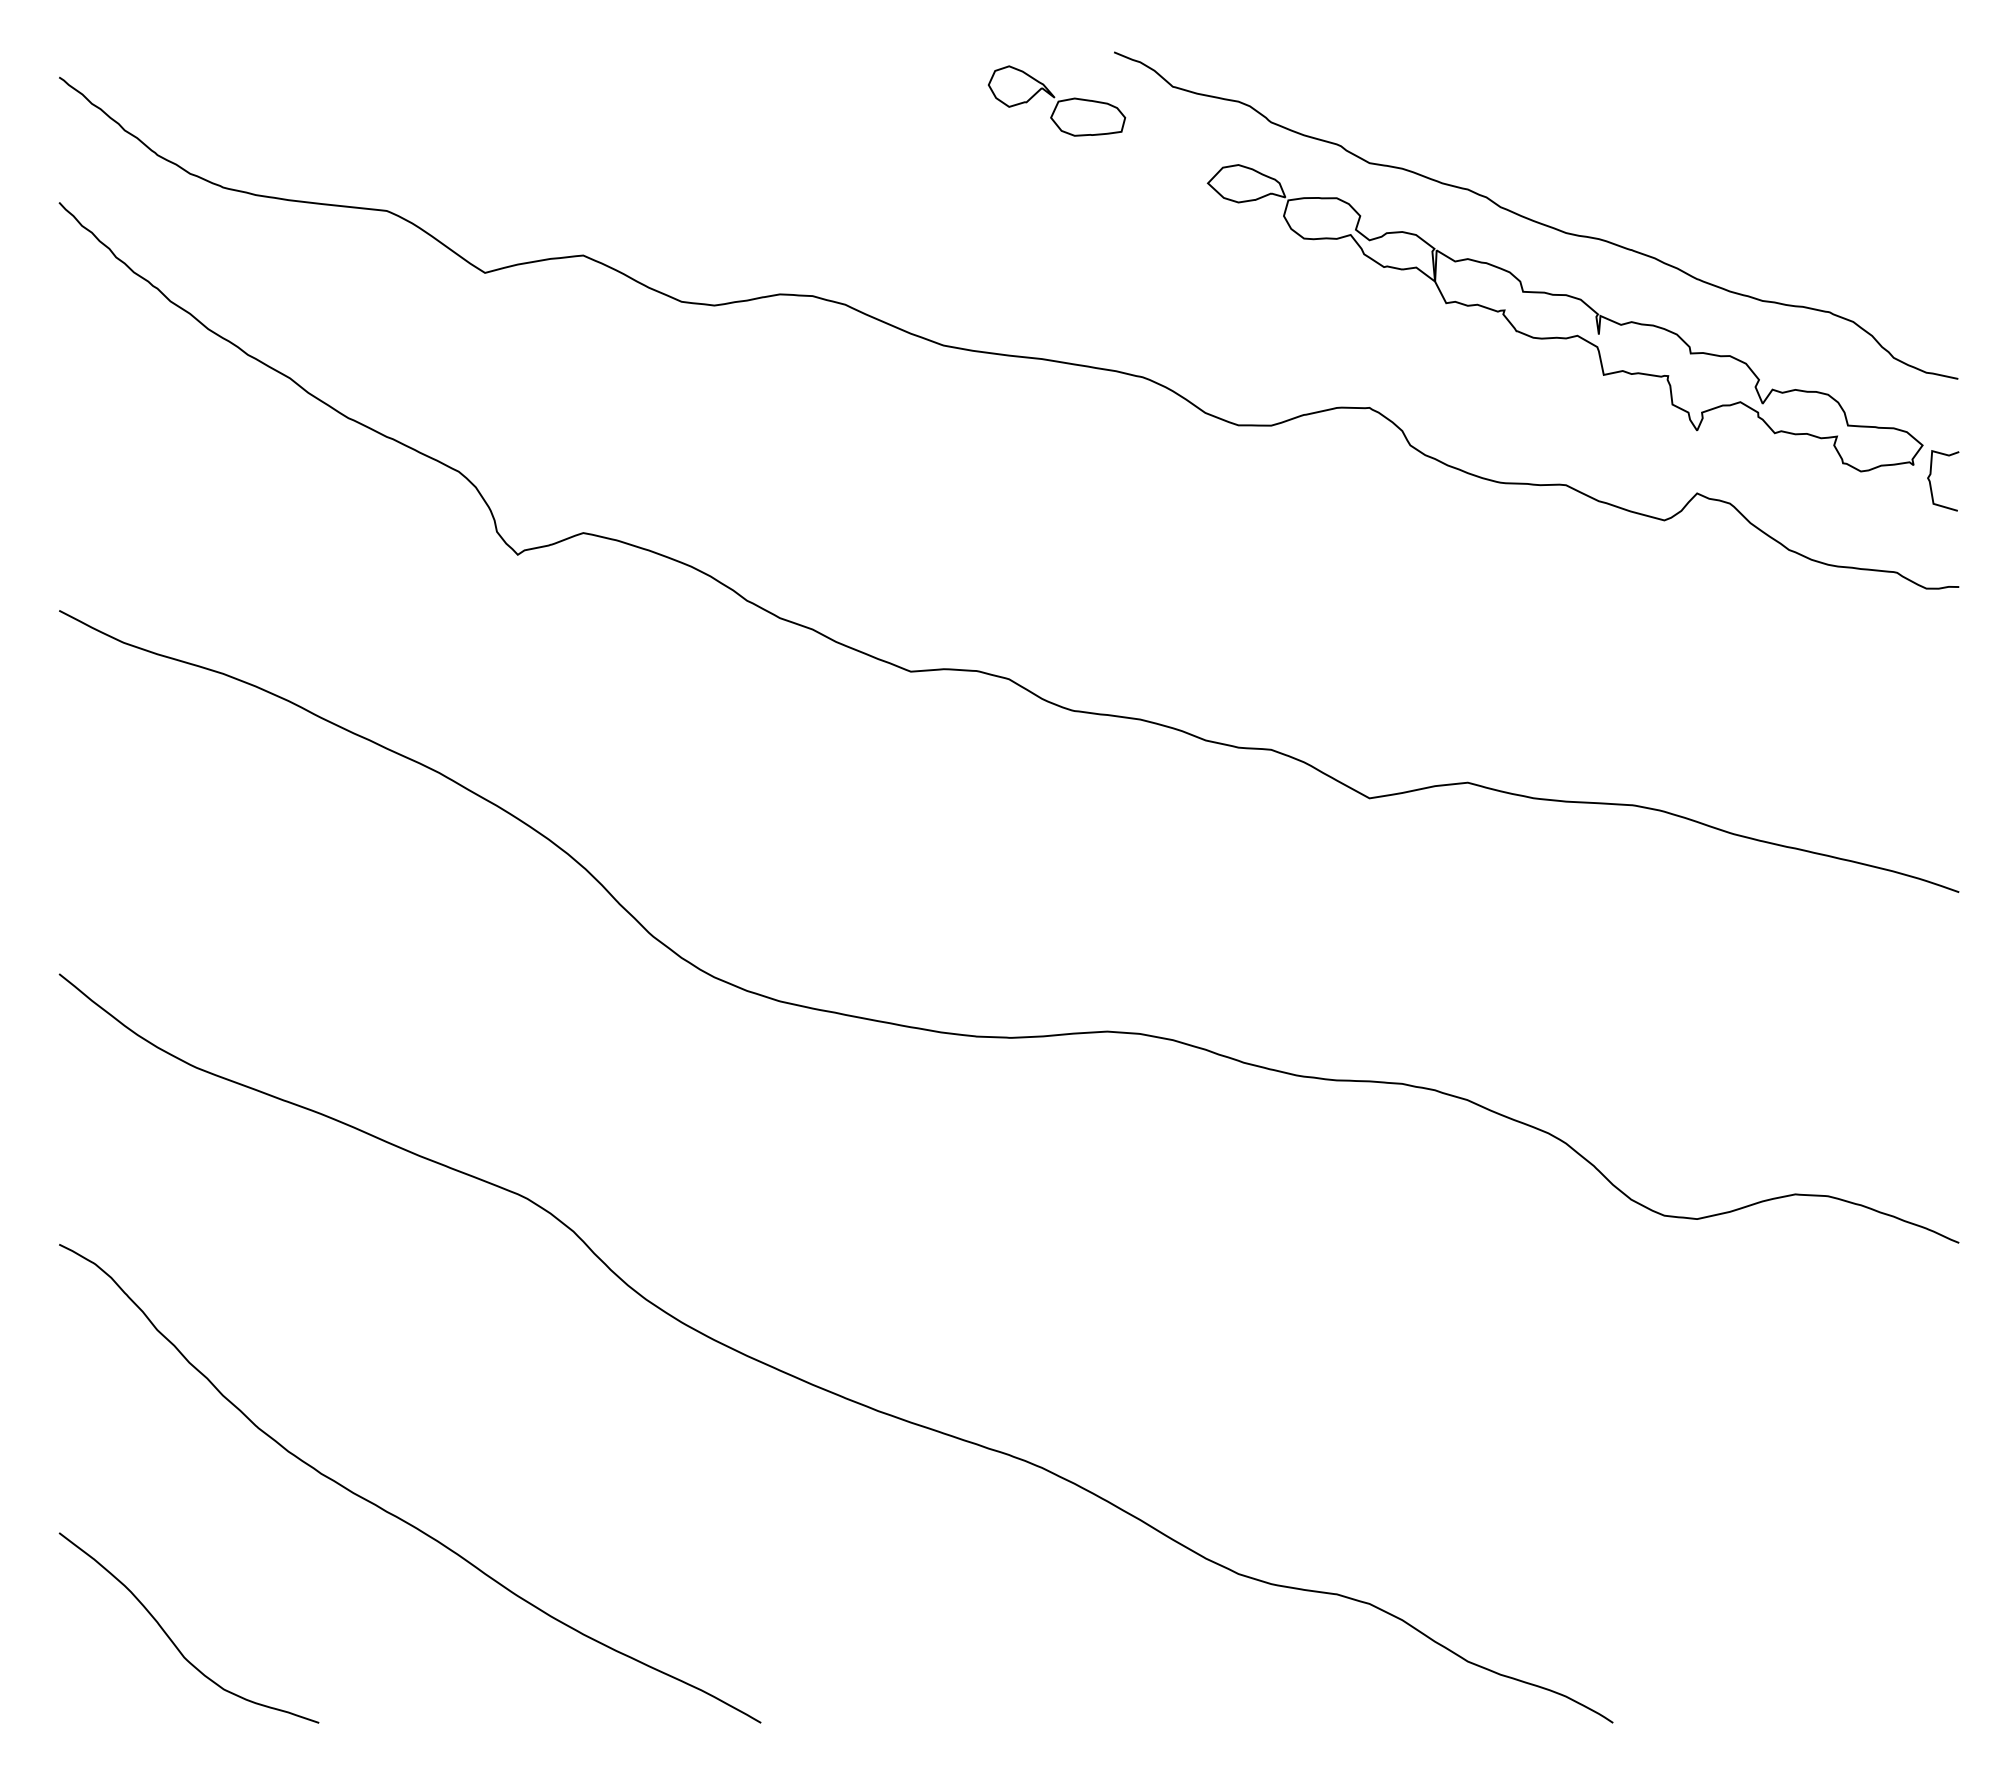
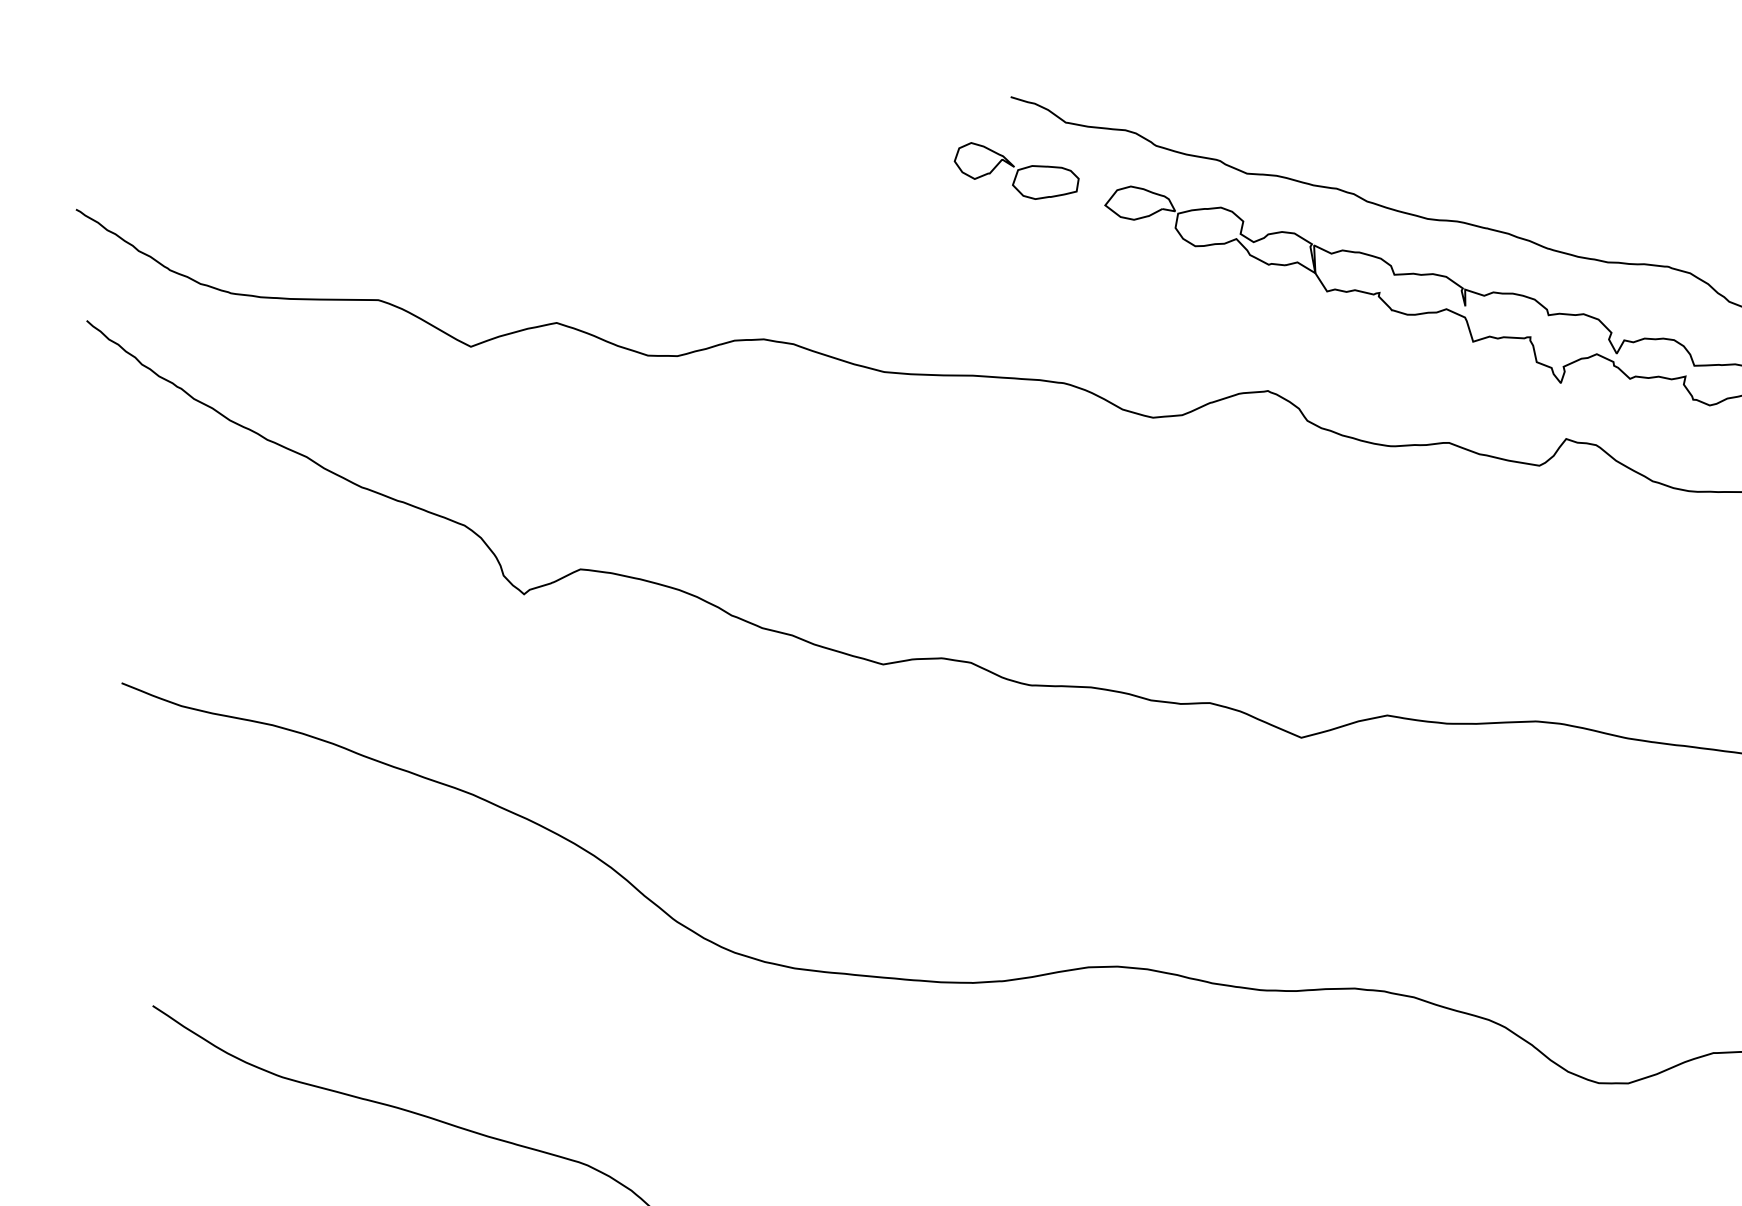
part: (1057, 100) -> (1017, 169), moved

